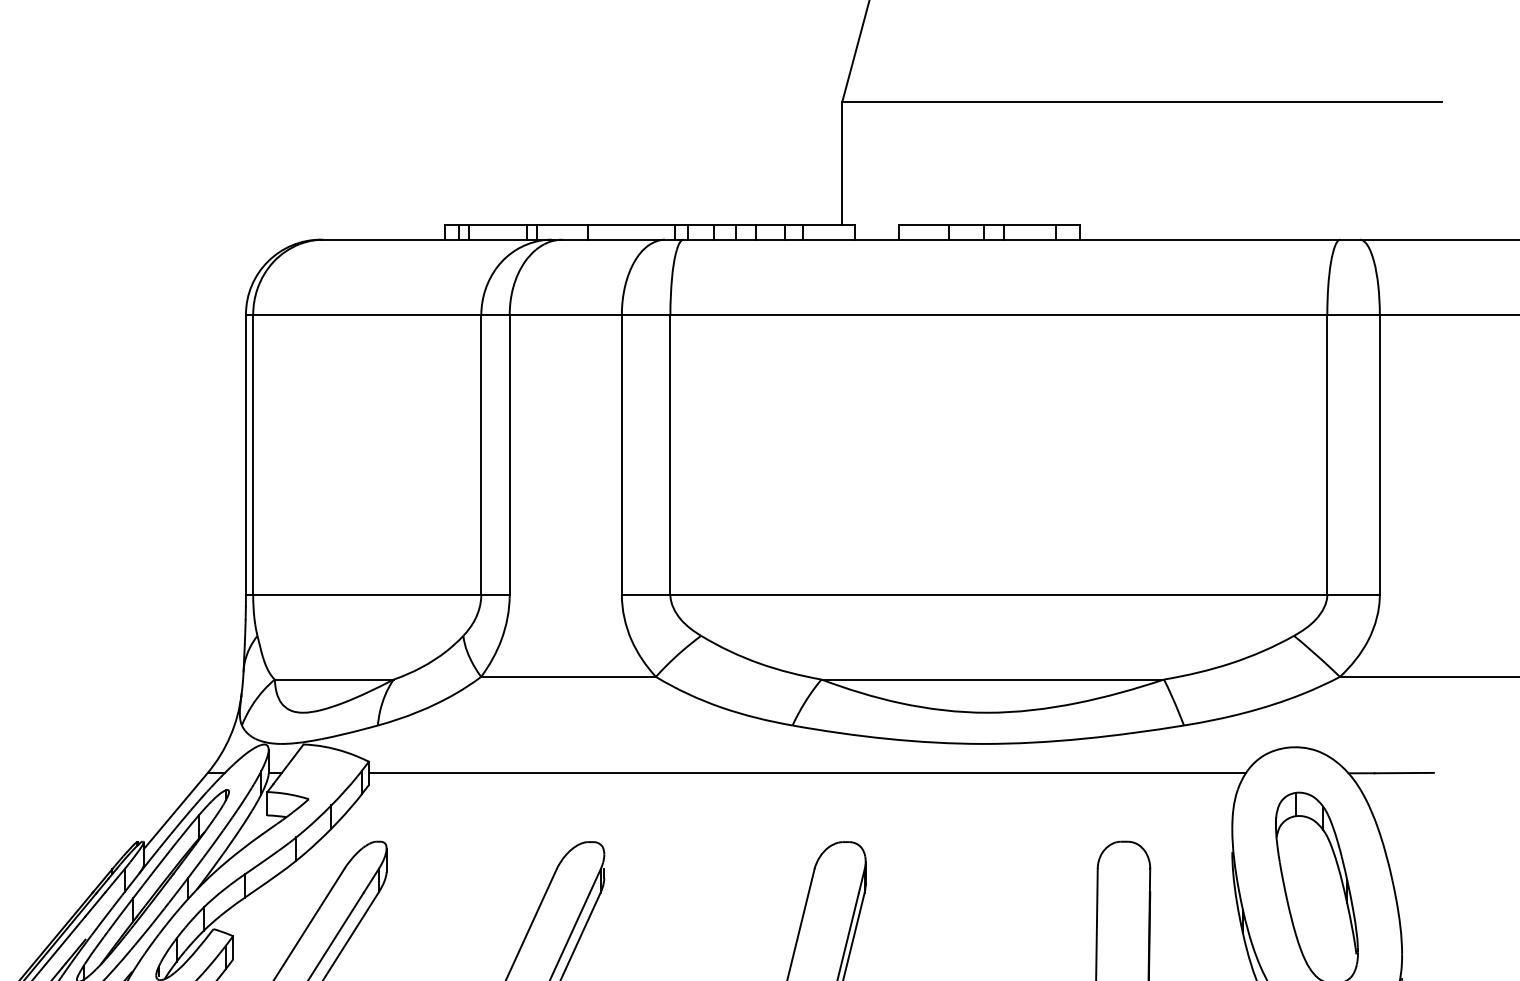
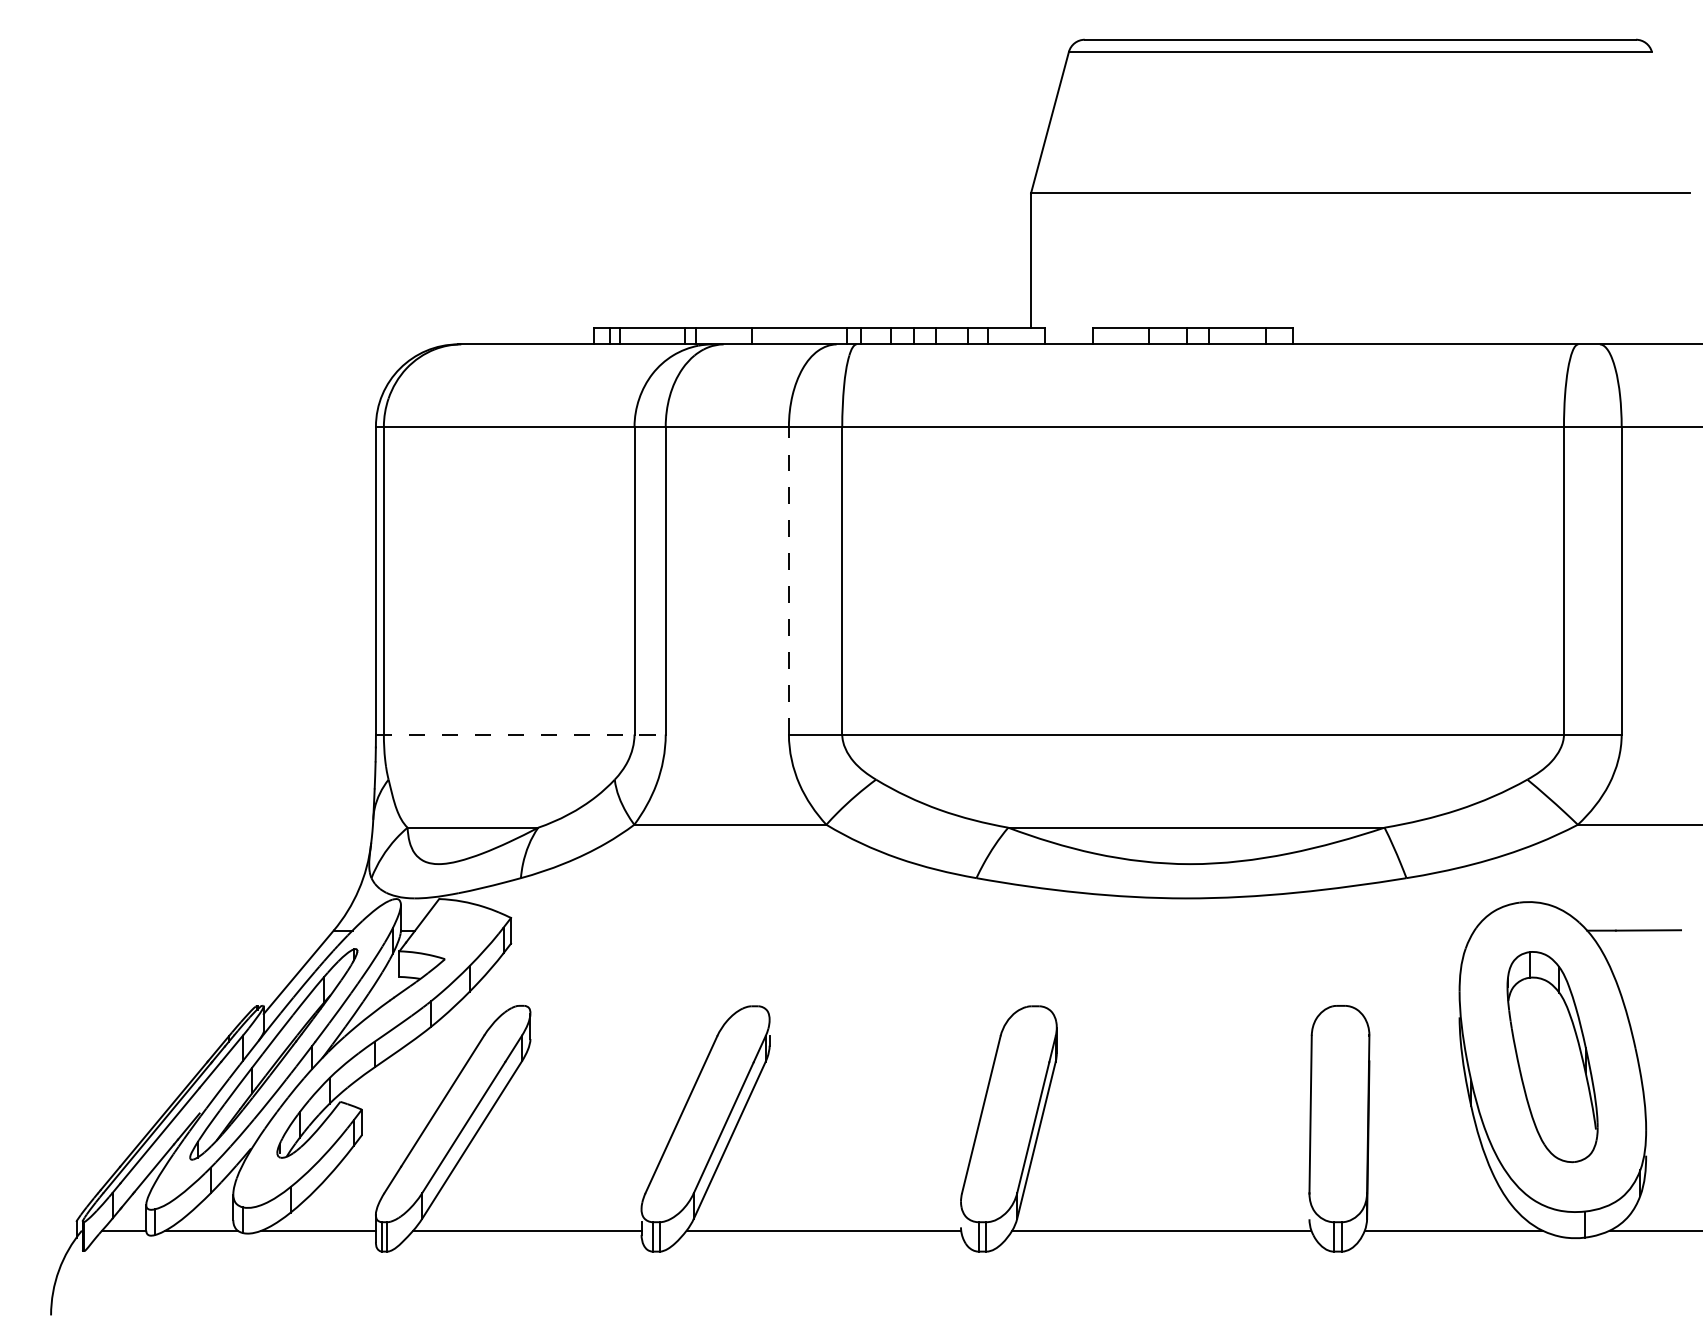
line: (621, 454) -> (788, 580), solid -> dashed
line: (377, 594) -> (520, 734), solid -> dashed
line: (807, 773) -> (992, 930), removed

